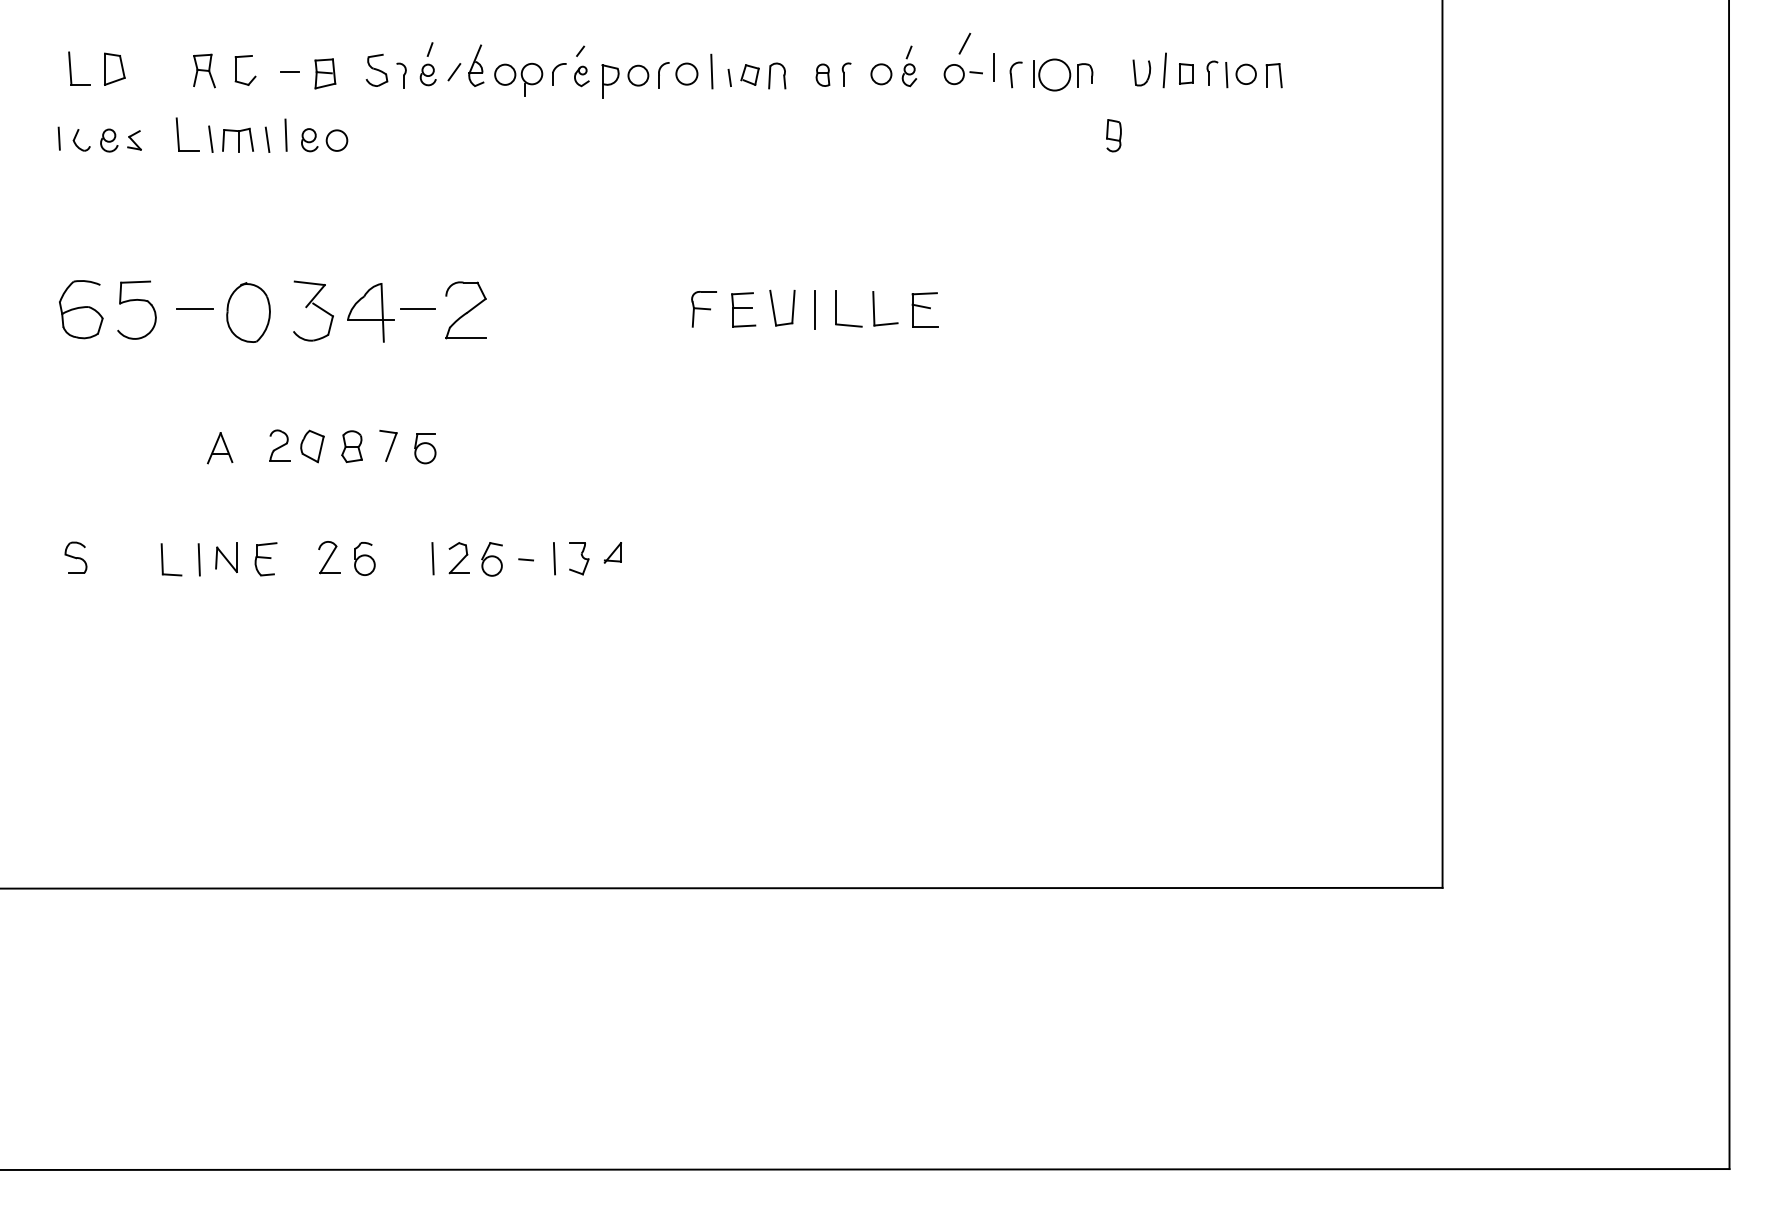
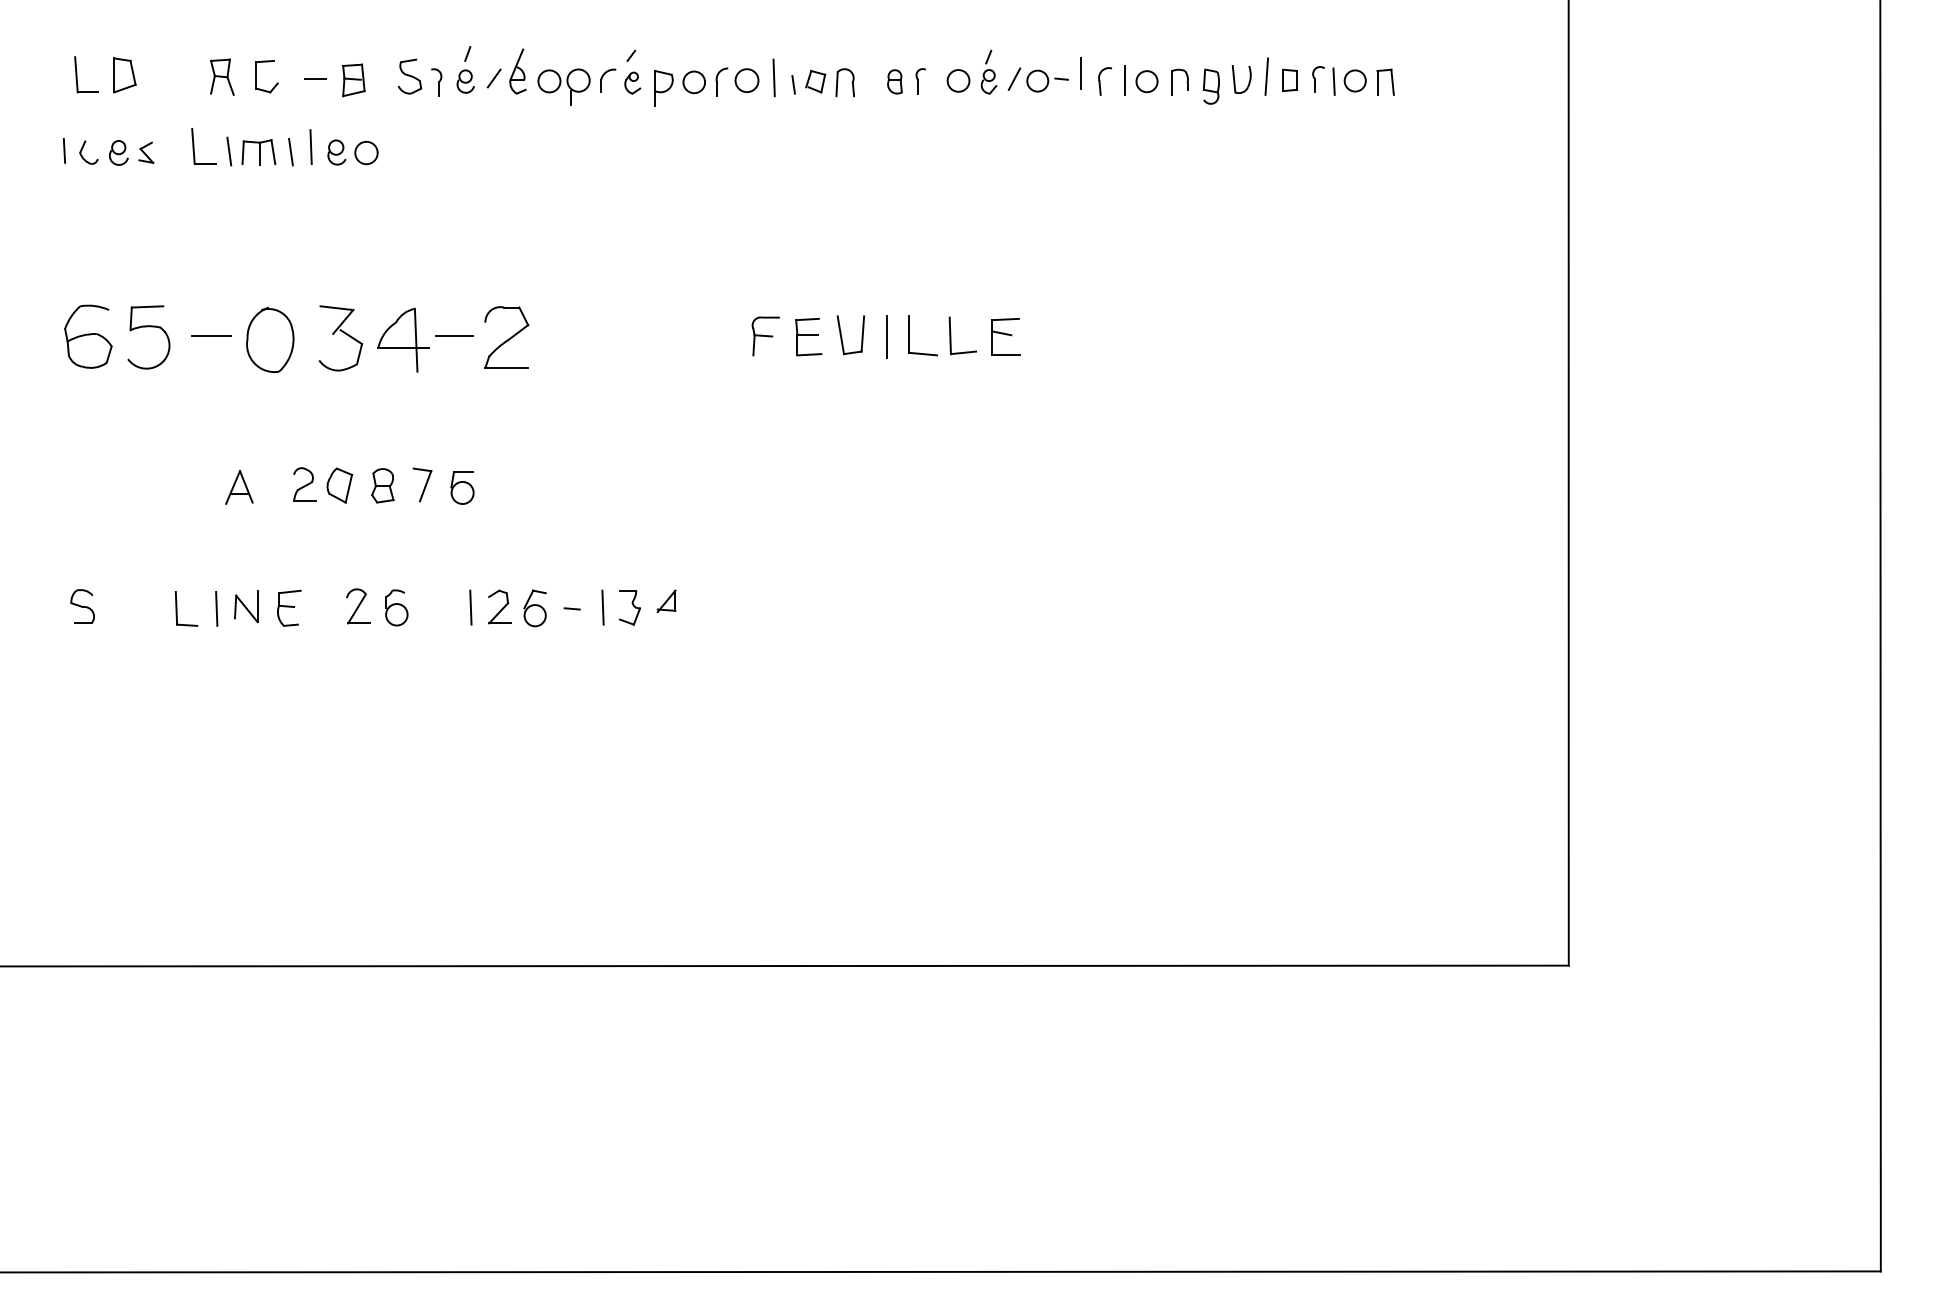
line: (964, 43) -> (1014, 78), moved
circle: (1054, 74) -> (1146, 81), size x0.62
part: (1113, 135) -> (1210, 86), moved

